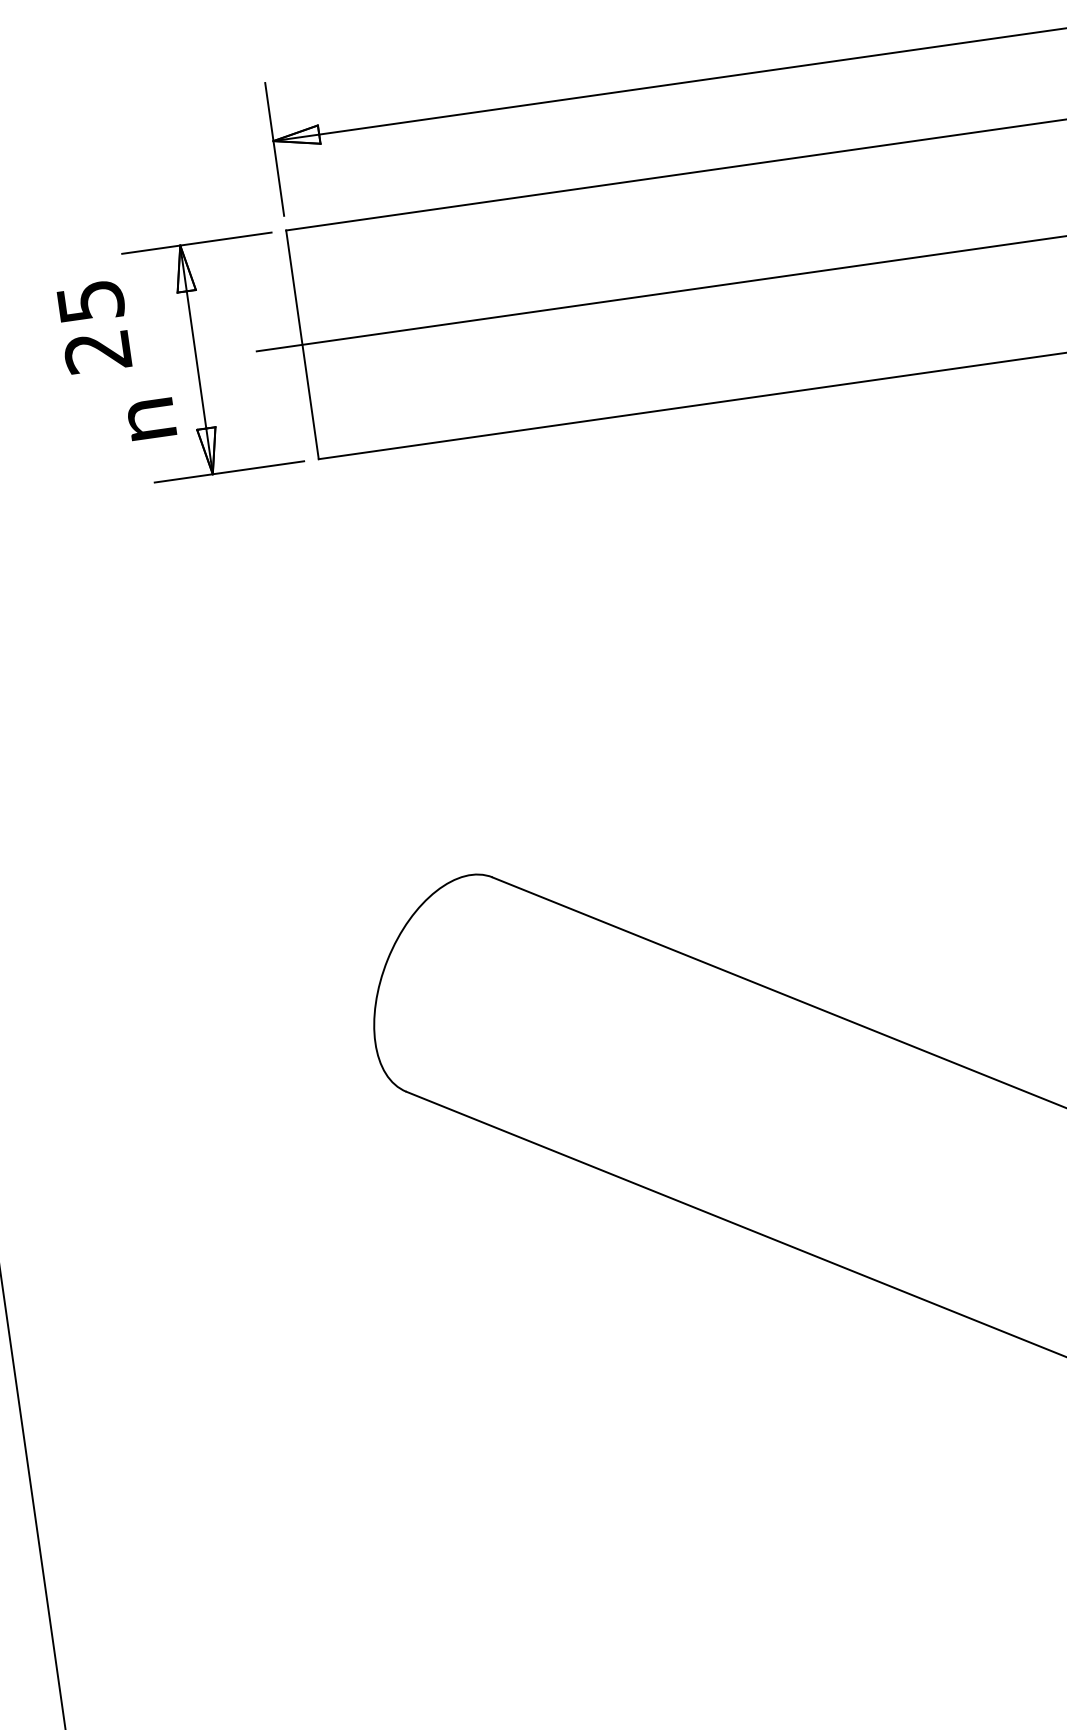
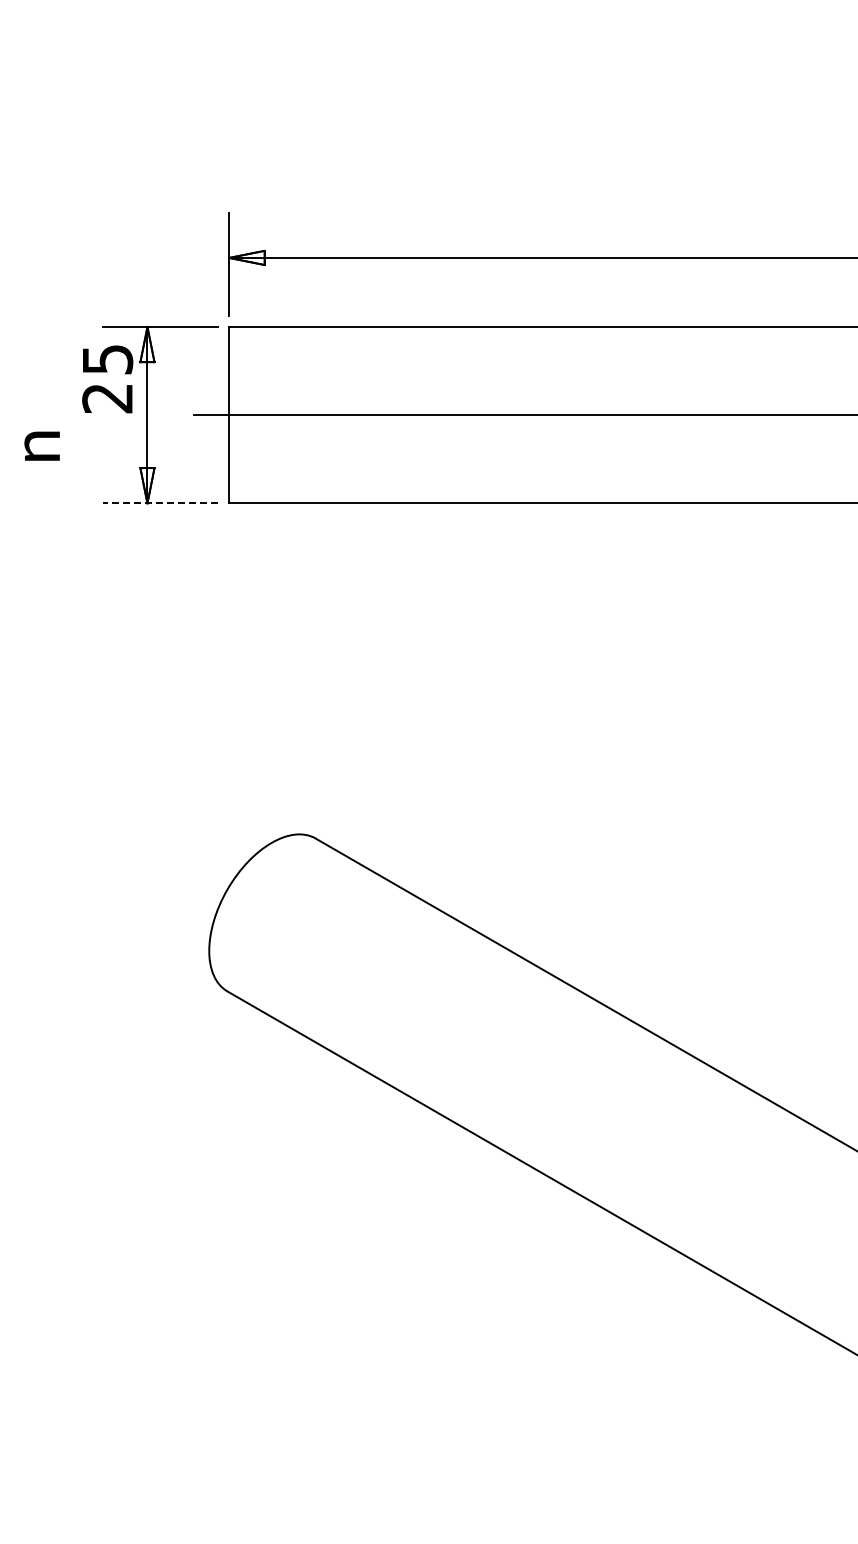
text: (94, 327) -> (107, 379), moved
text: (150, 418) -> (41, 445), moved
line: (229, 471) -> (160, 503), solid -> dashed

